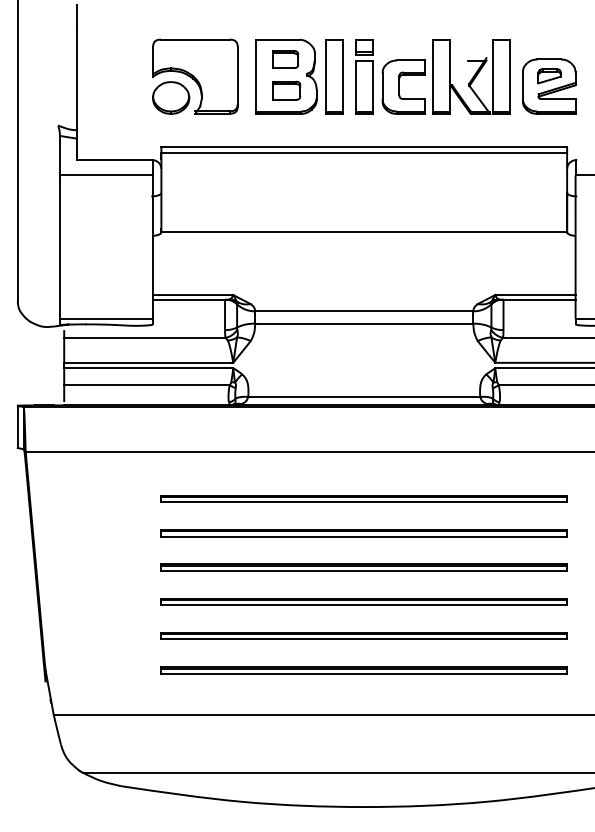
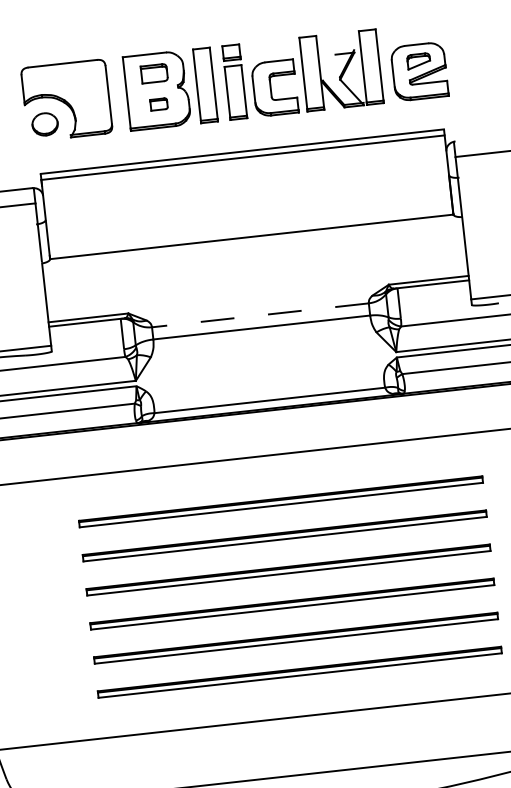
part: (286, 90) -> (158, 104), size x0.6
part: (171, 97) -> (45, 123), size x0.7
line: (363, 311) -> (259, 315), solid -> dashed

